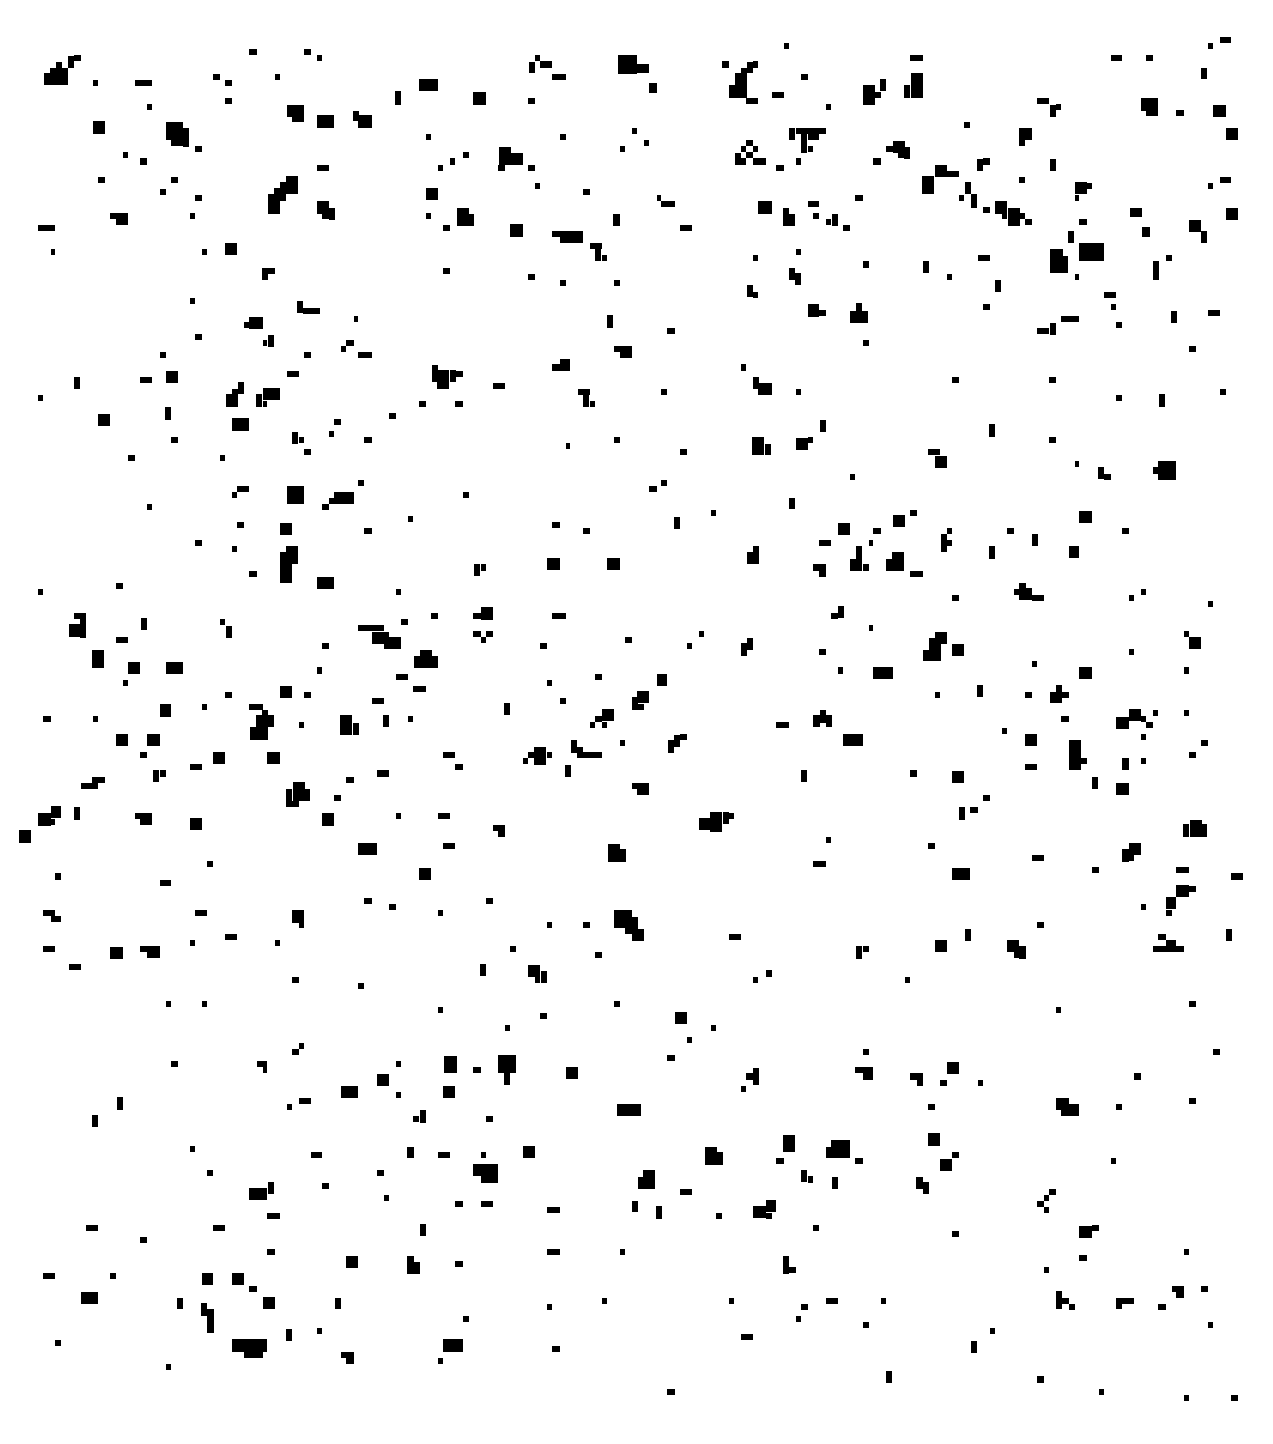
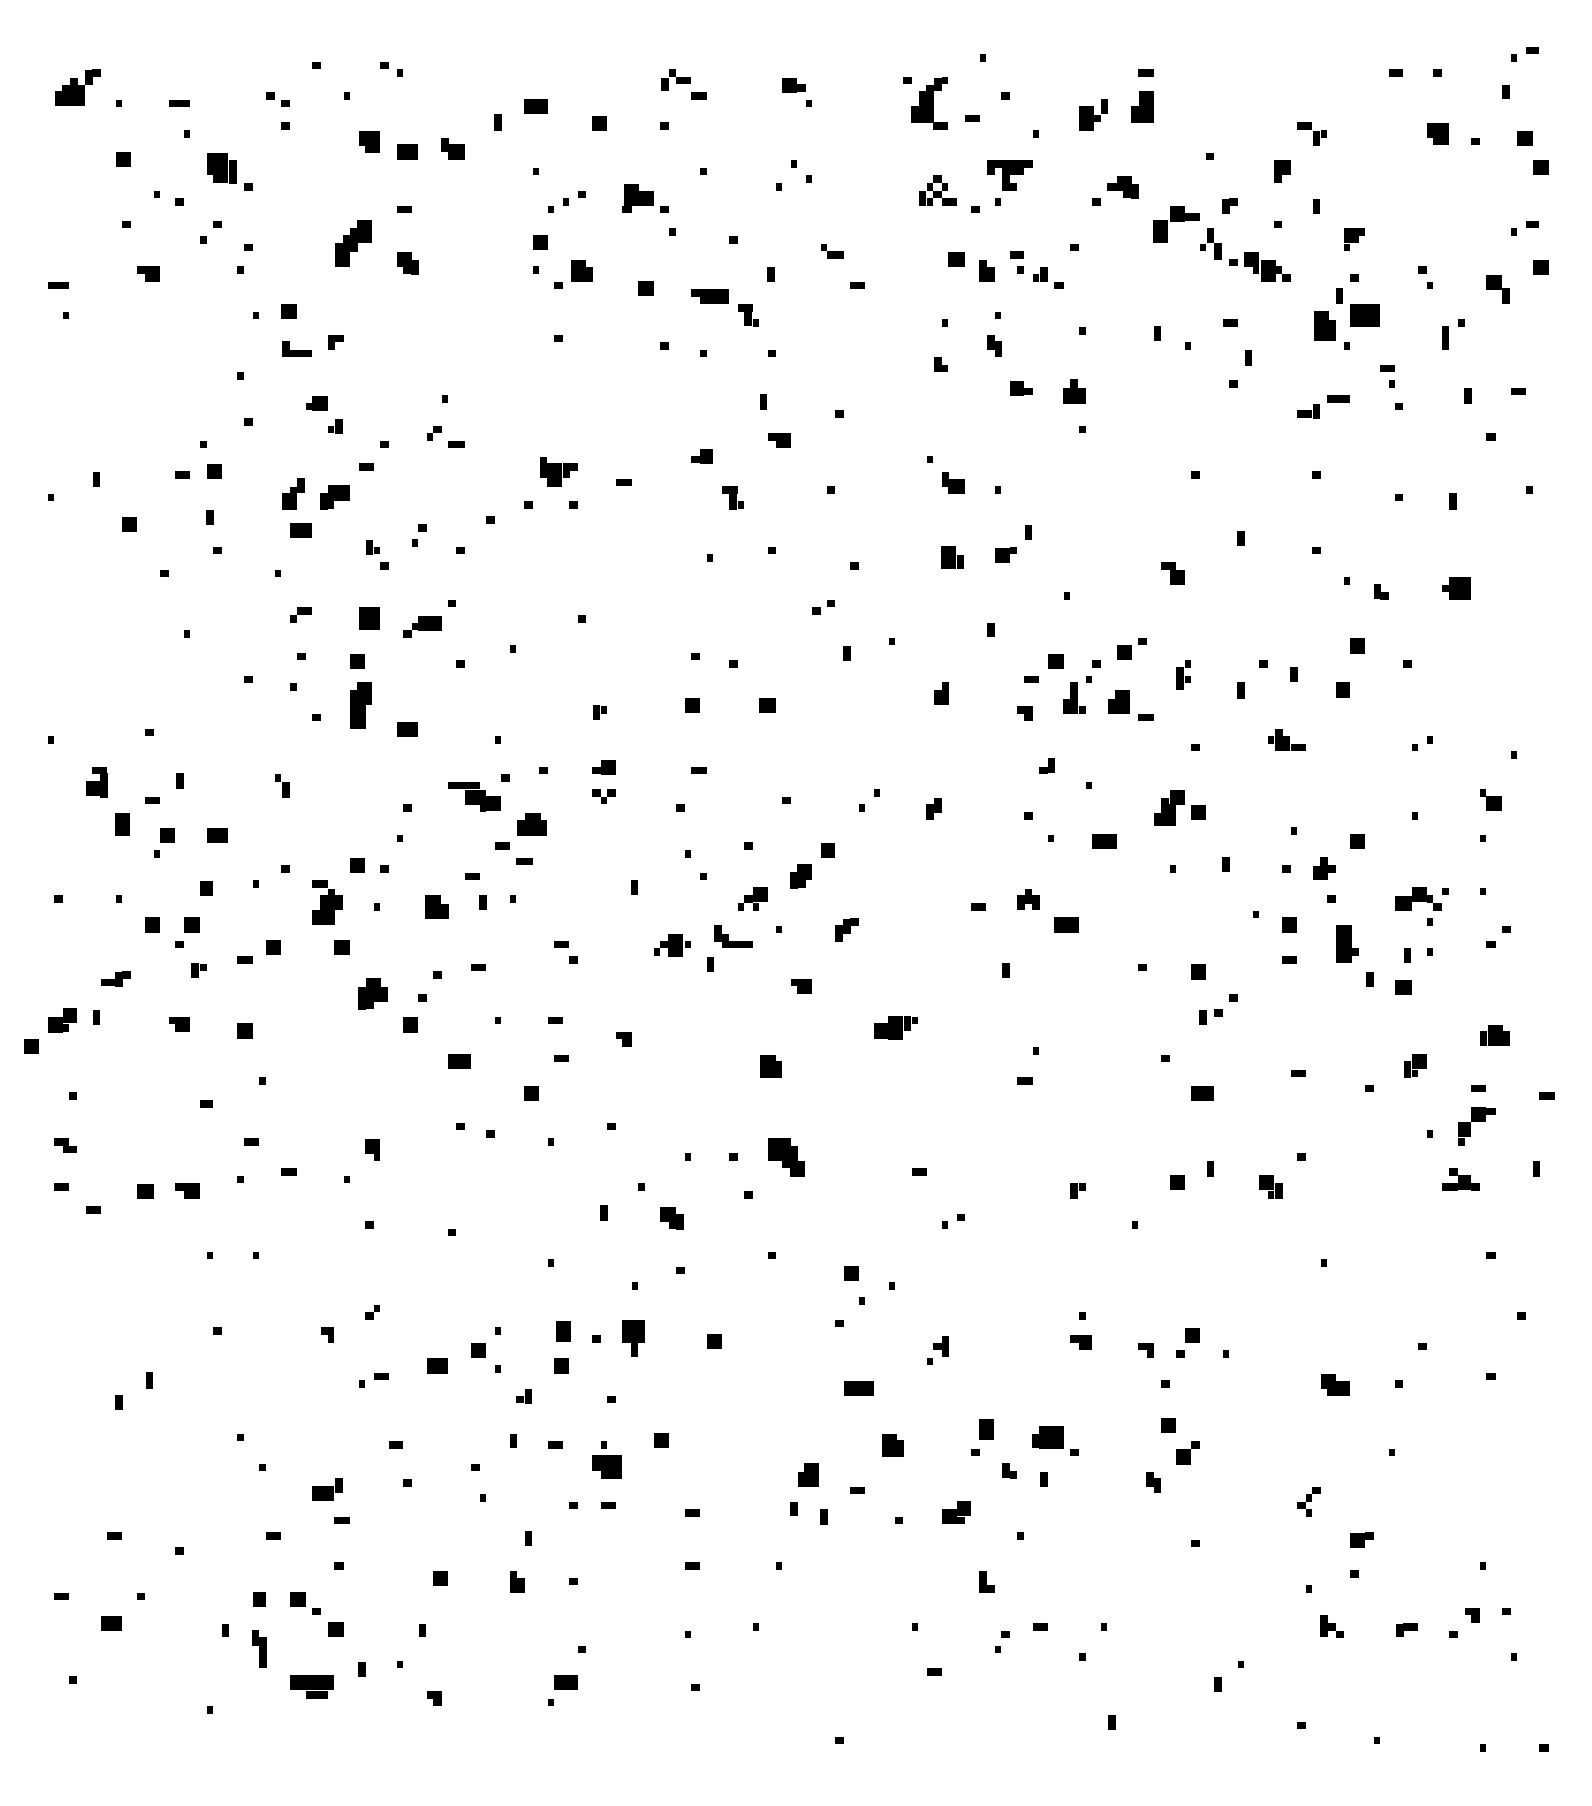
part: (636, 73) -> (796, 91), size x0.62
part: (1139, 221) -> (1425, 277), size x0.62
part: (308, 307) -> (296, 349), moved
line: (628, 1109) -> (858, 1387), moved

